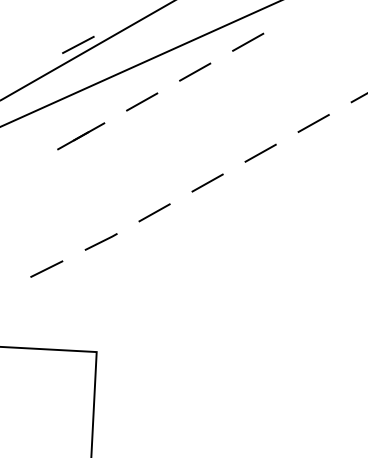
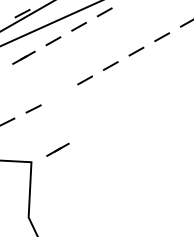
line: (154, 212) -> (59, 94), removed
line: (150, 325) -> (57, 149), added

